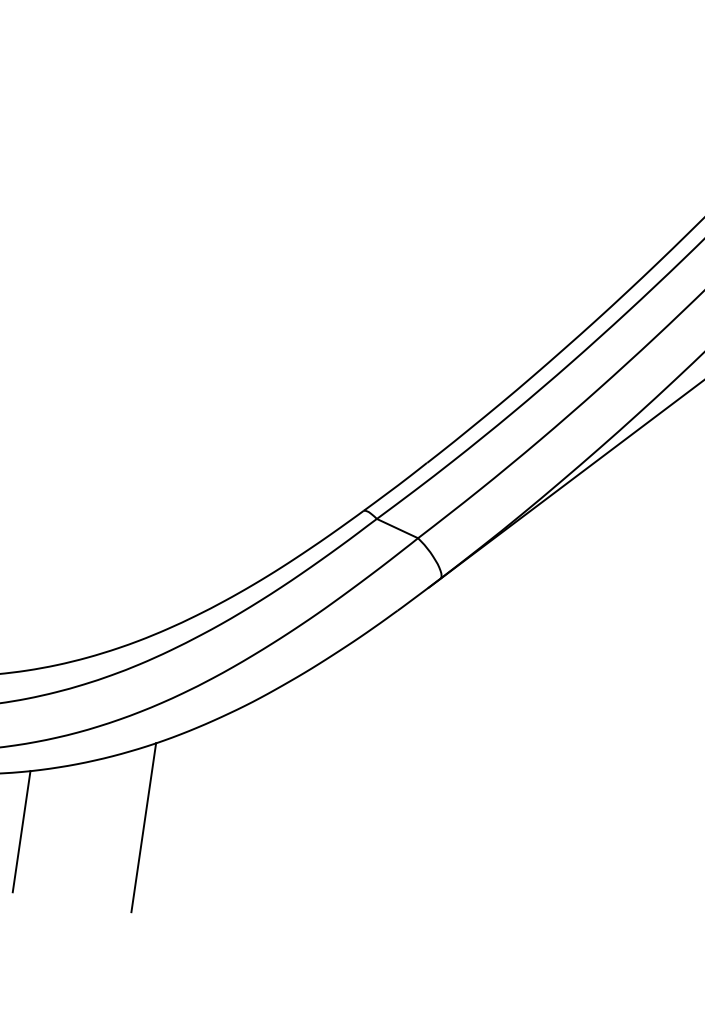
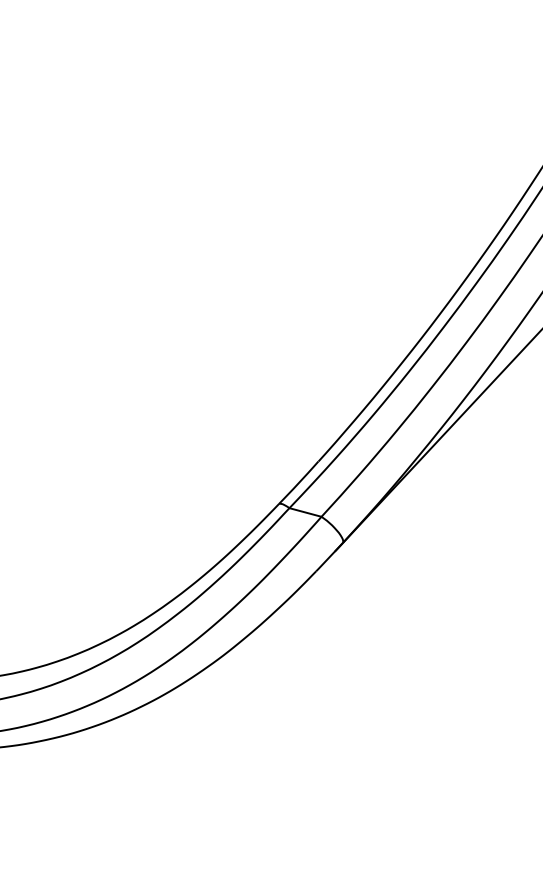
line: (143, 827) -> (160, 759), removed
line: (21, 830) -> (73, 777), removed

